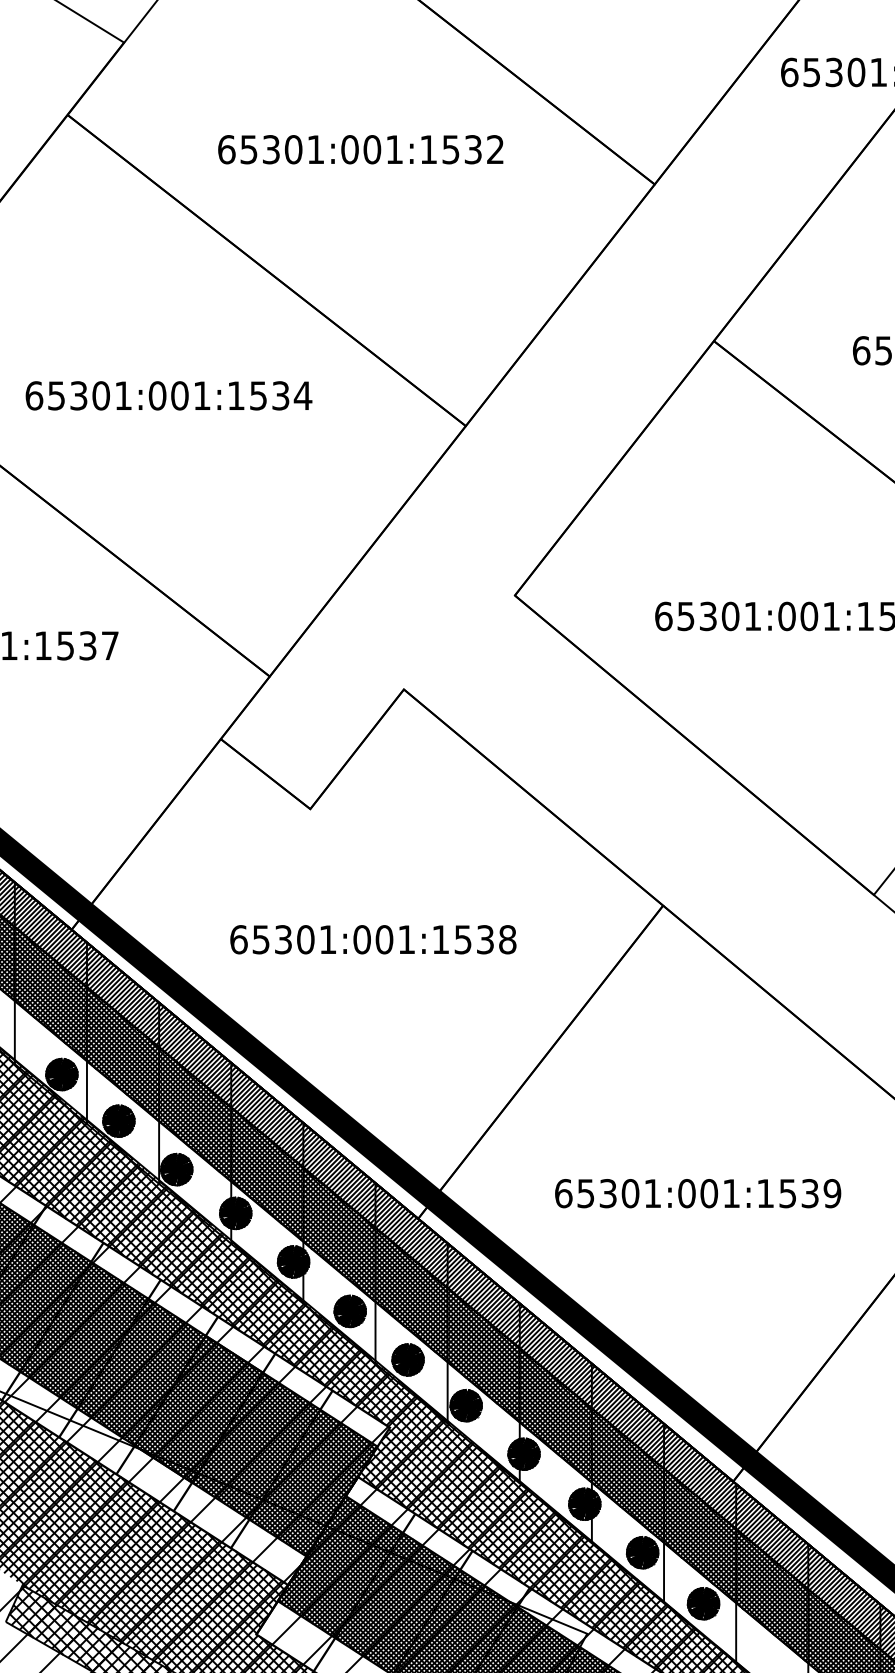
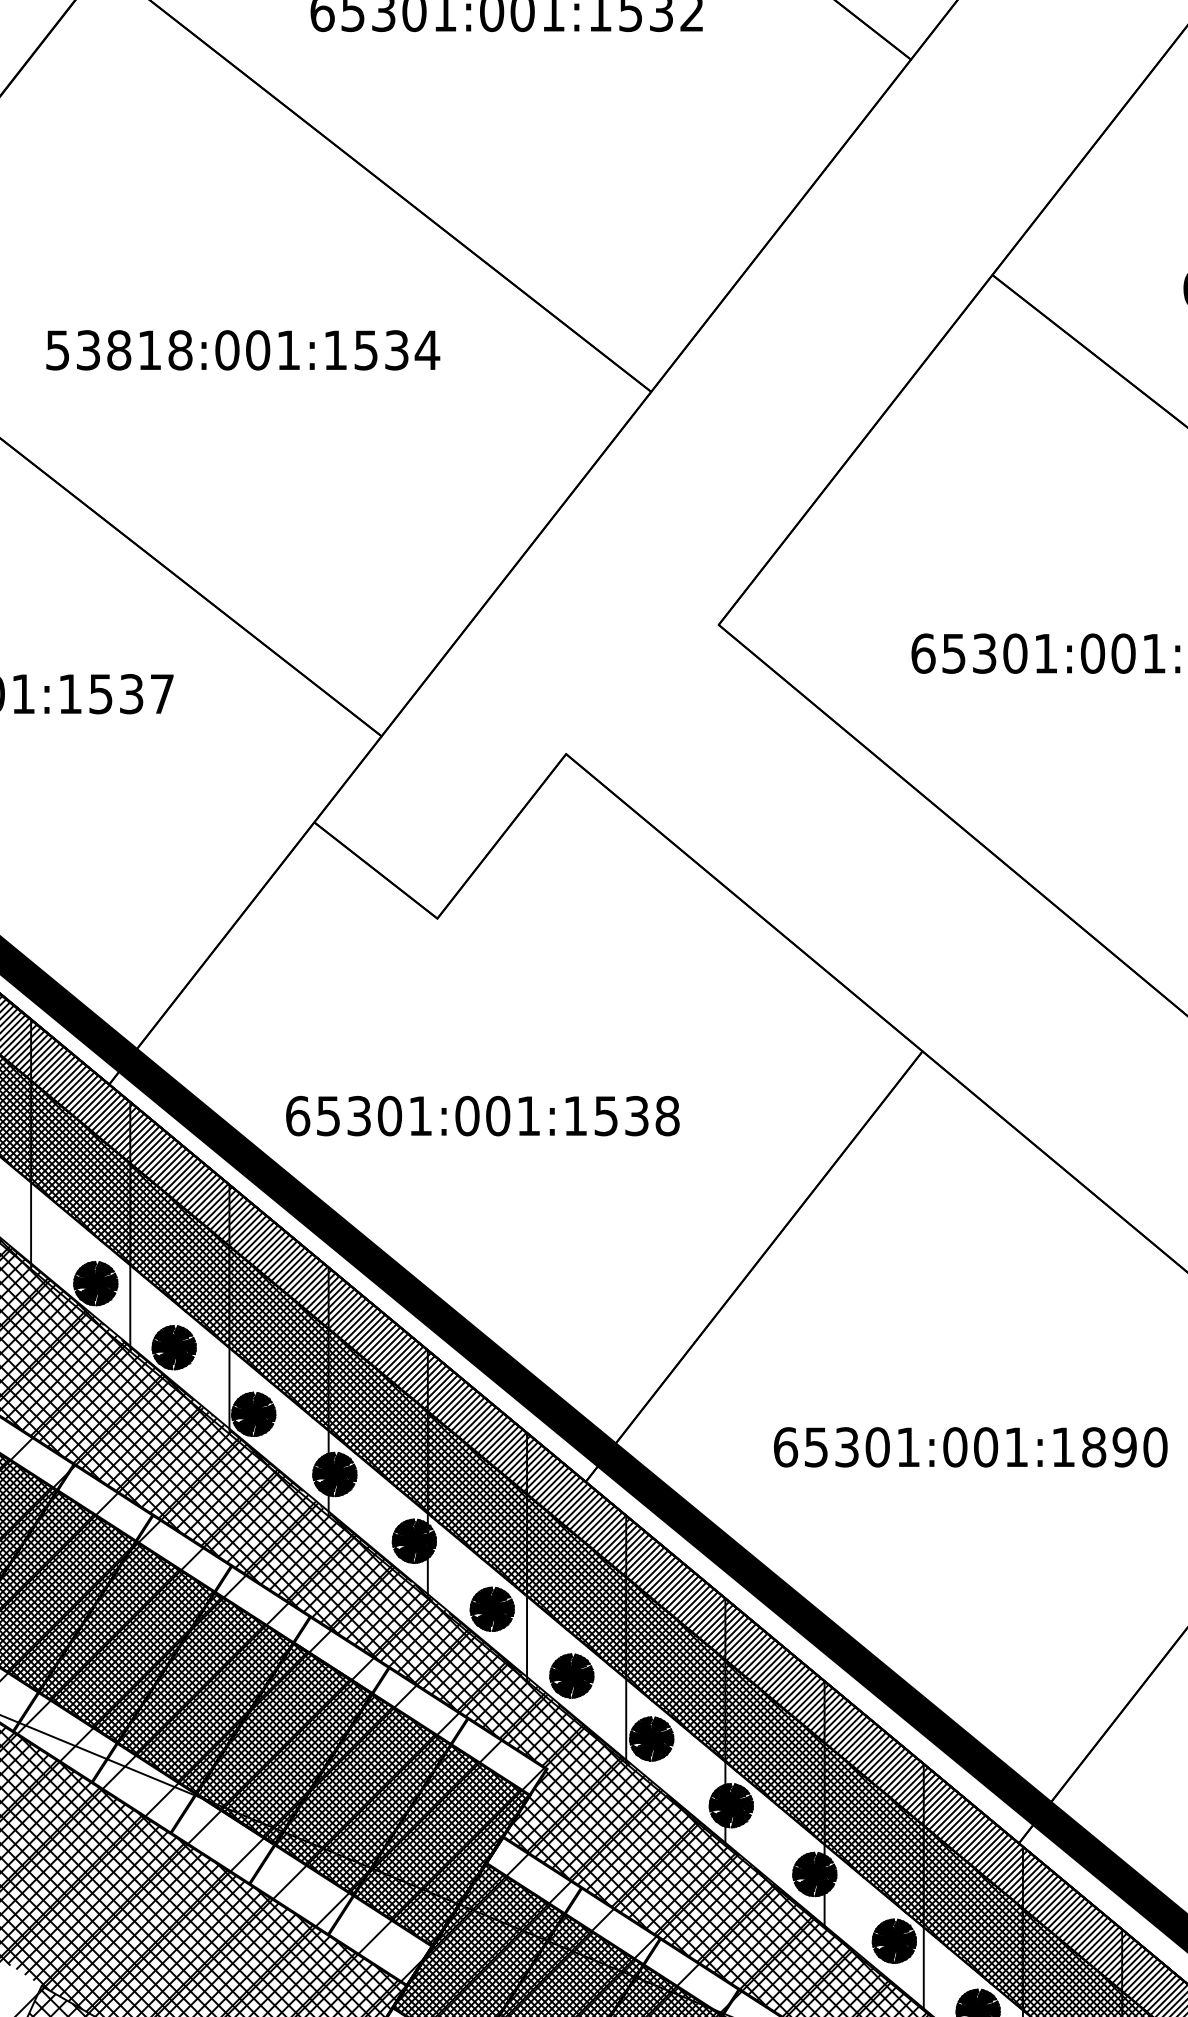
text: (78, 395) -> (118, 349), 65301:001:1534 -> 53818:001:1534
text: (373, 939) -> (483, 1115), moved
text: (810, 1193) -> (1125, 1447), 65301:001:1539 -> 65301:001:1890

